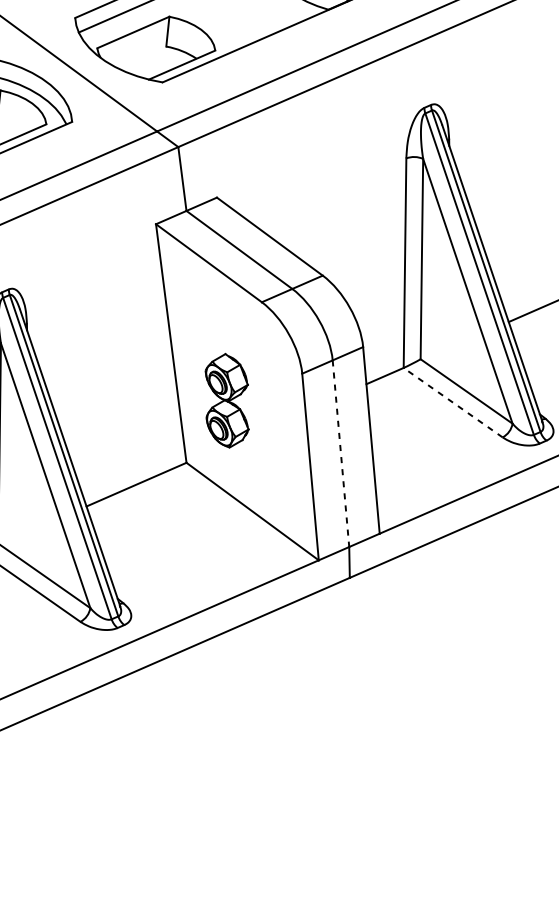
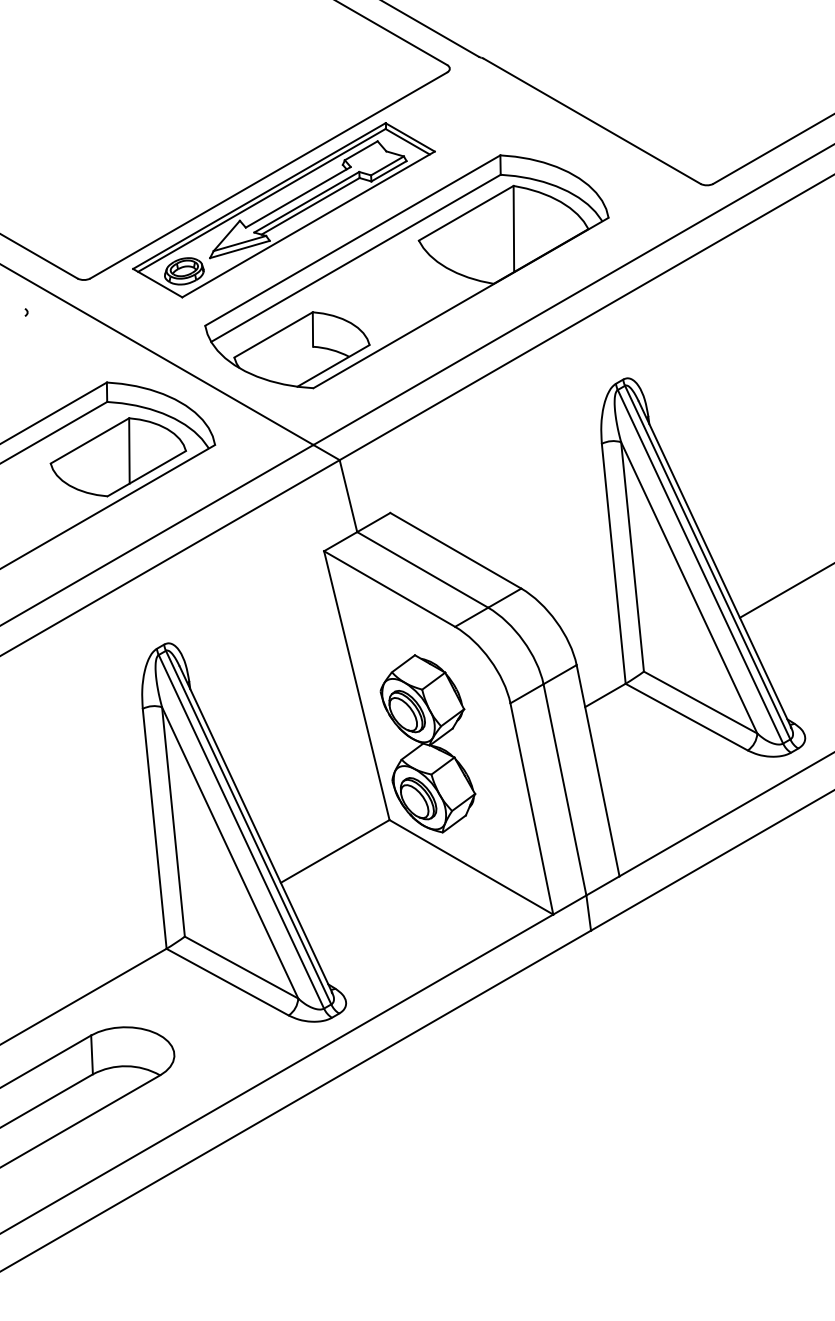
part: (226, 400) -> (427, 743), size x1.67
line: (452, 402) -> (686, 717), dashed -> solid
line: (340, 453) -> (564, 789), dashed -> solid

